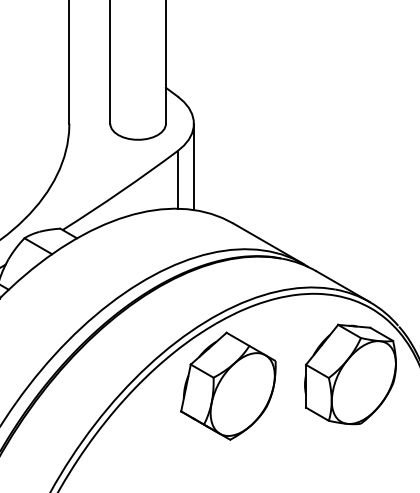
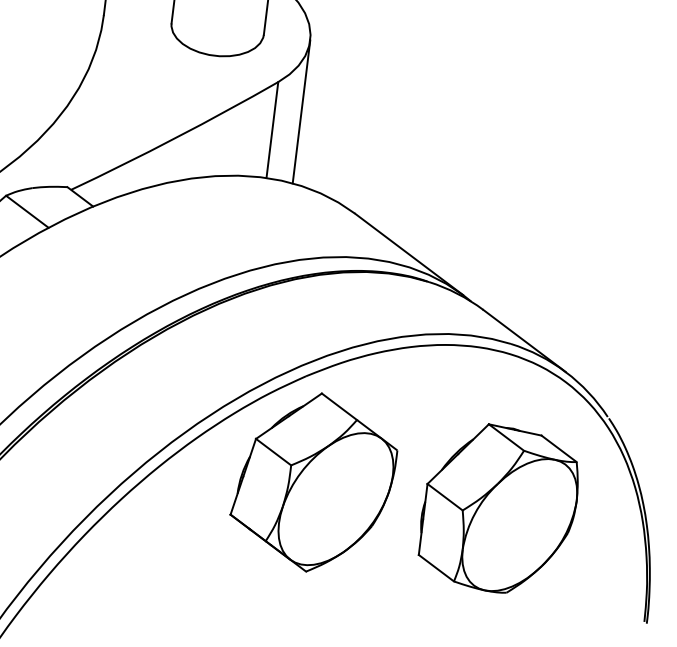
part: (350, 374) -> (499, 509), moved

